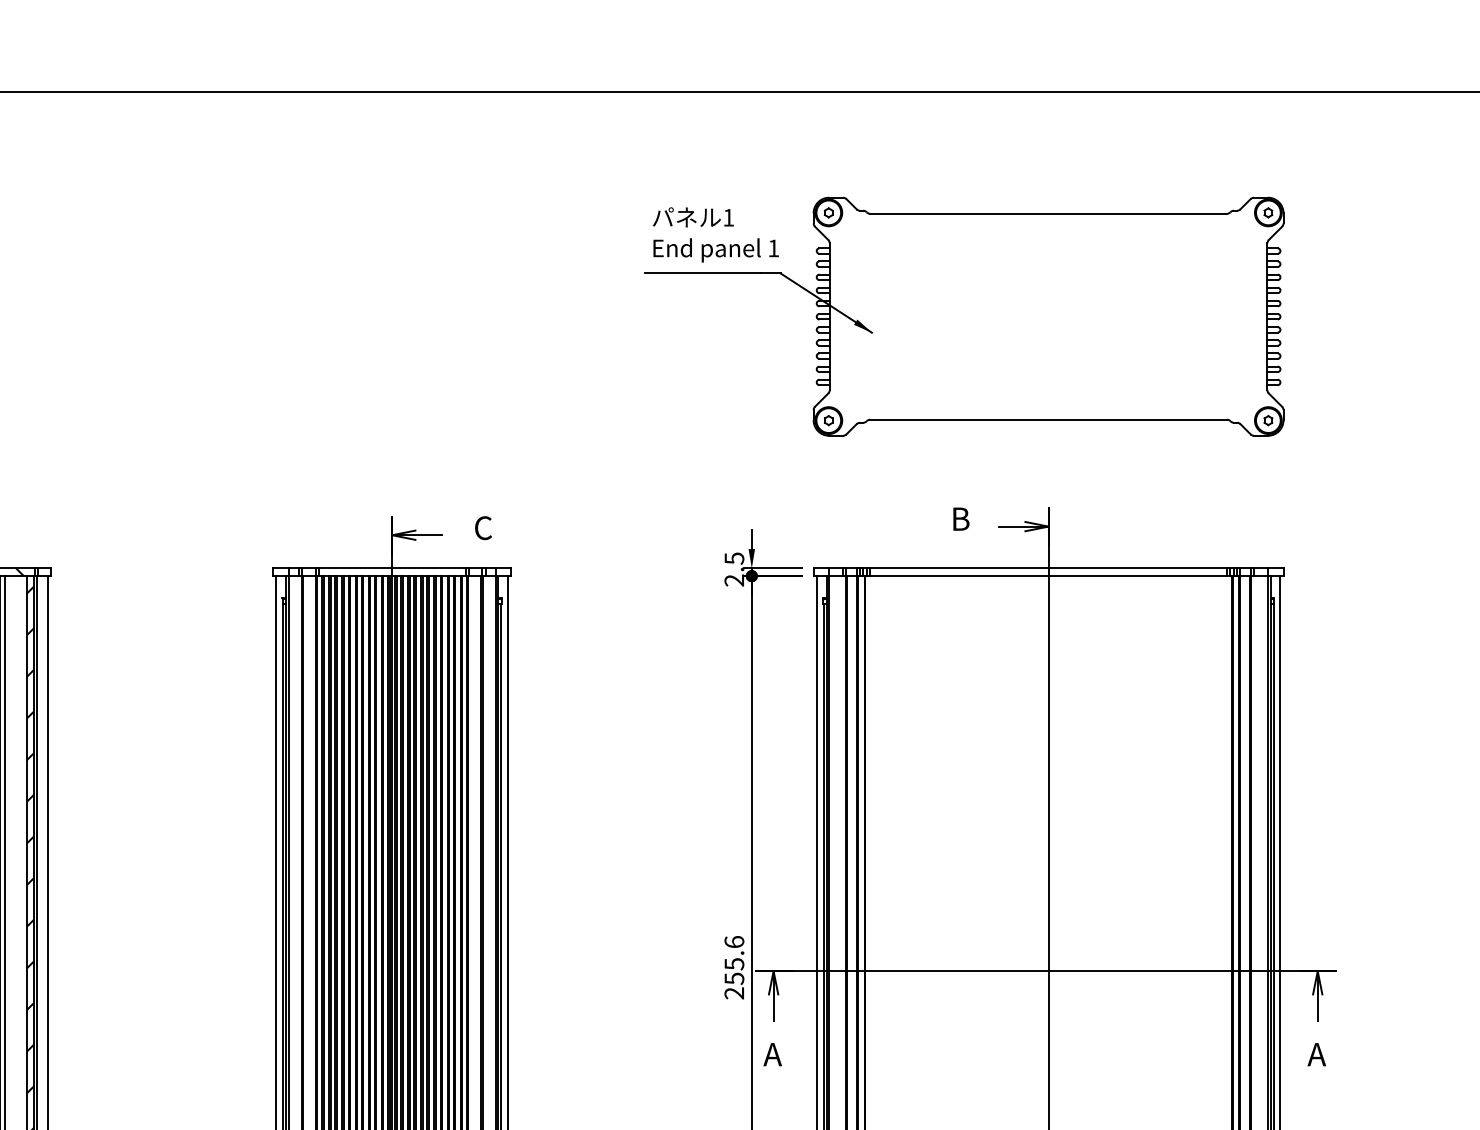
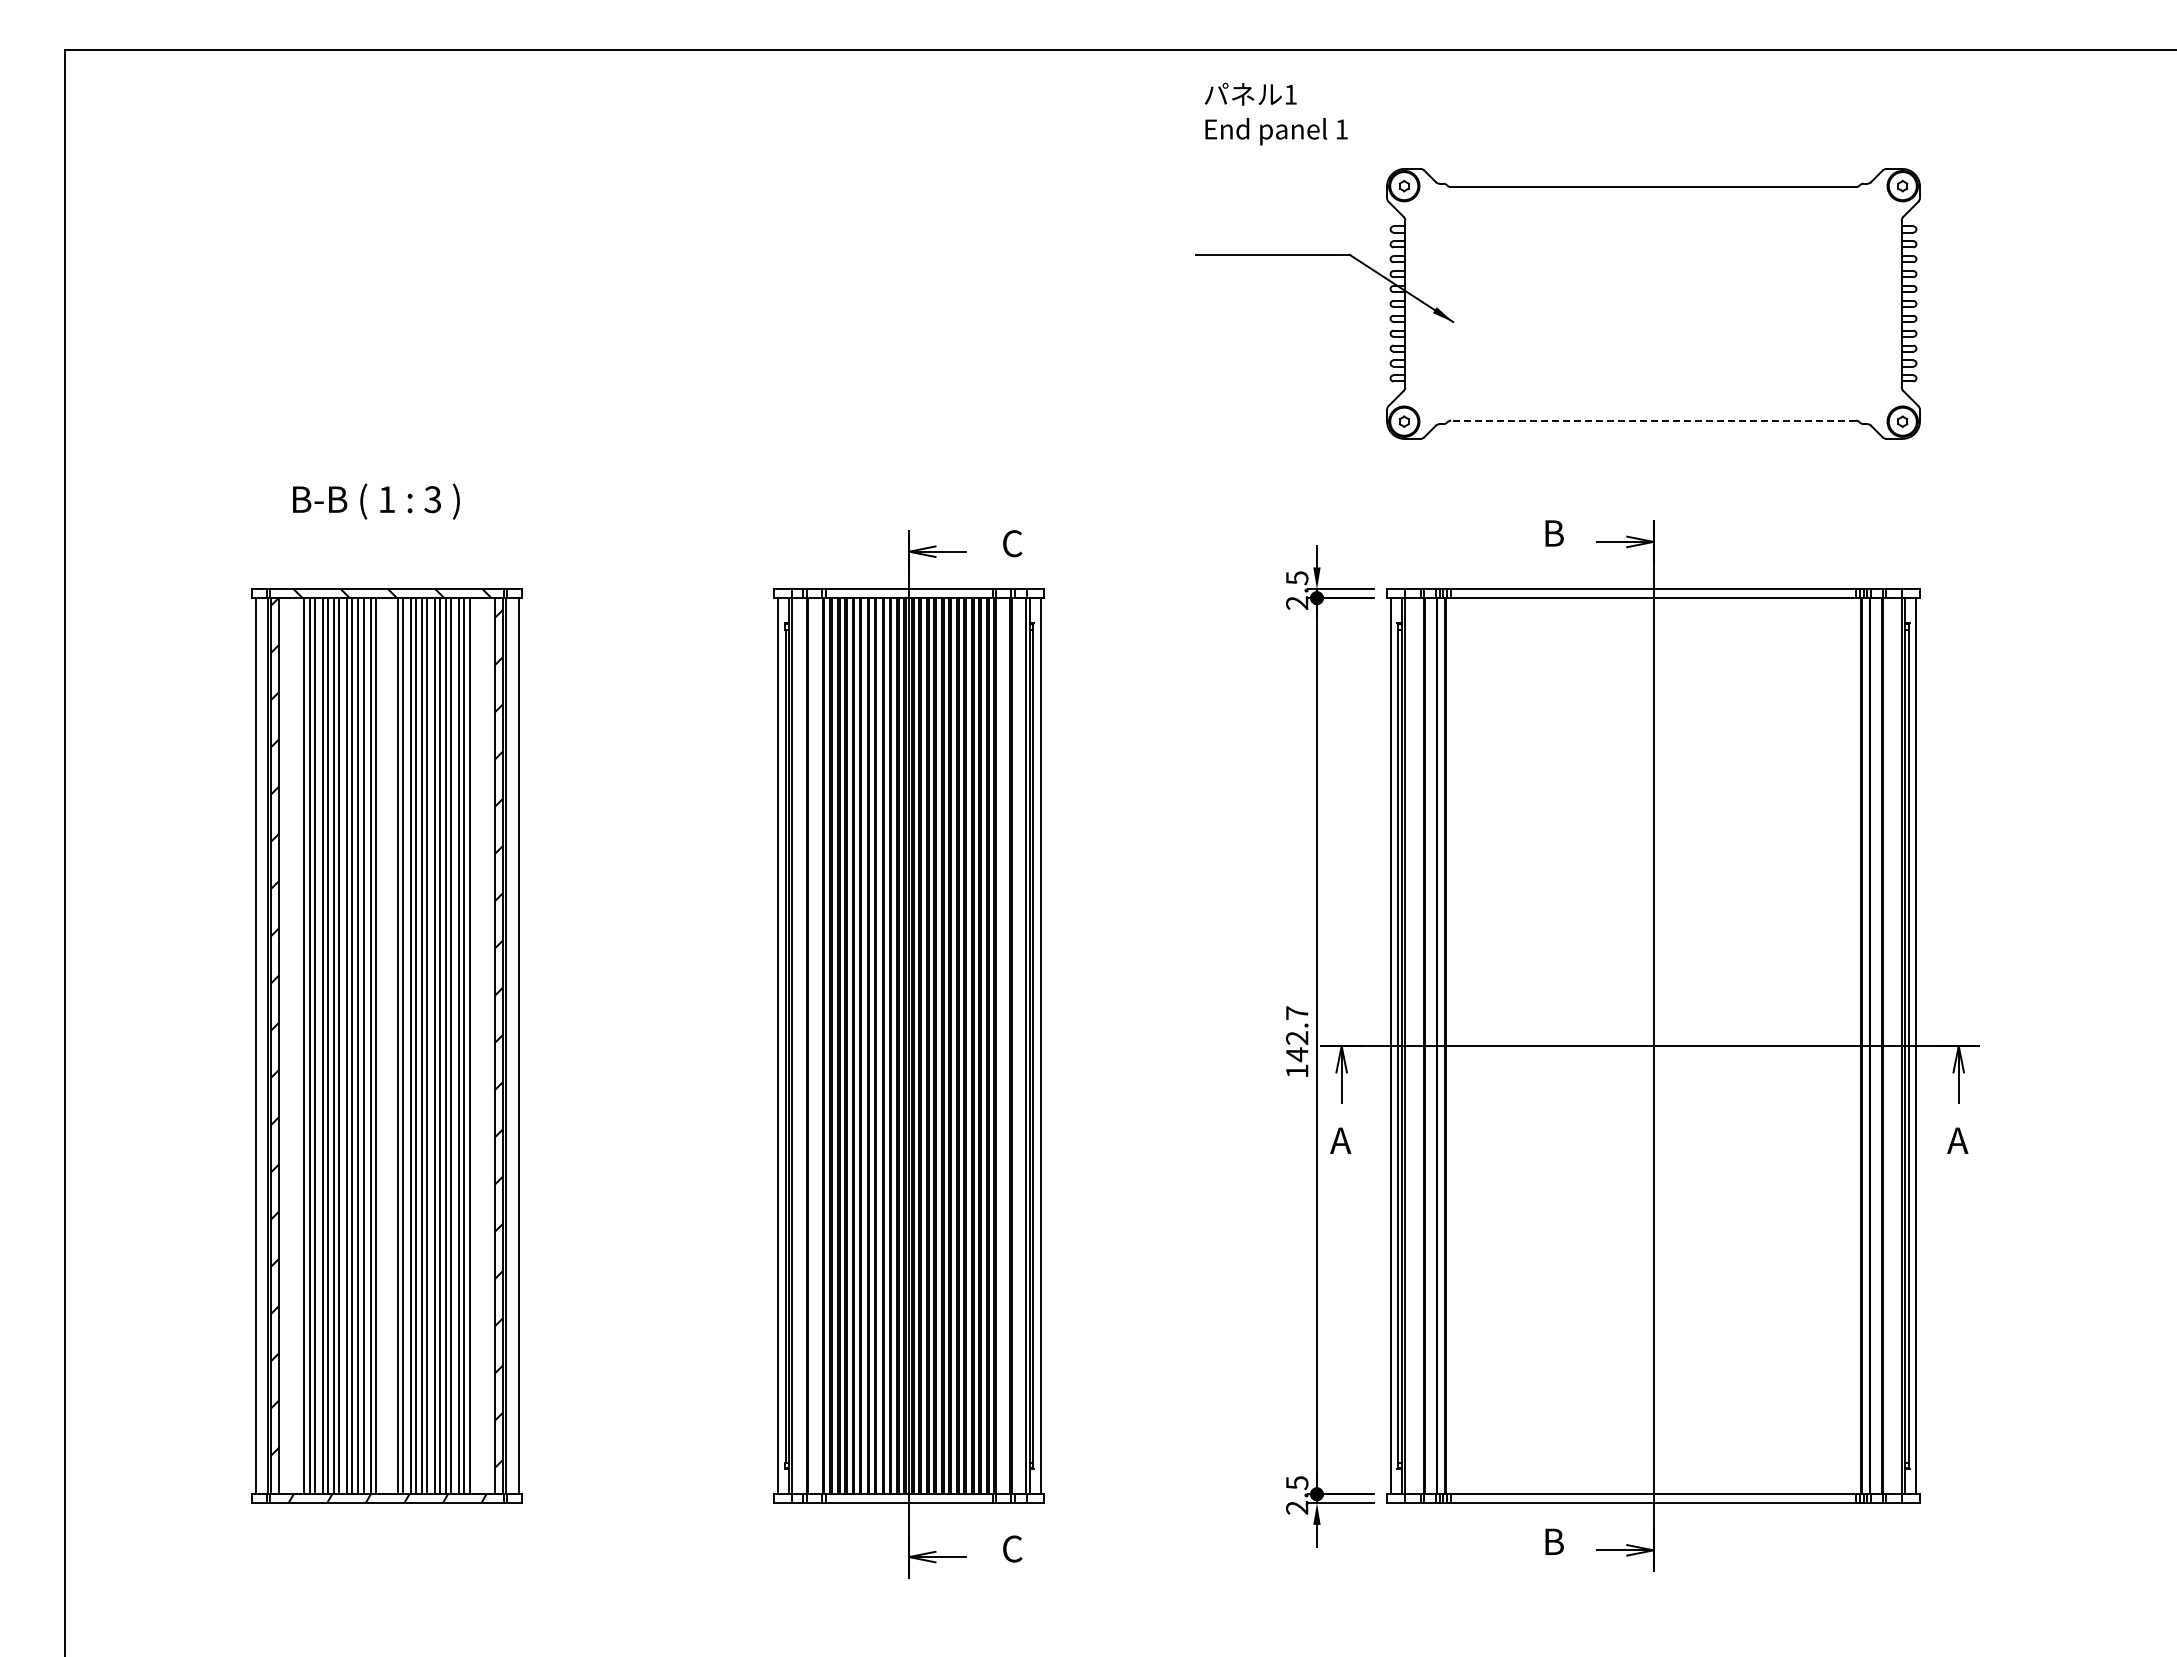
text: (715, 234) -> (1275, 113), moved
line: (1048, 419) -> (1653, 420), solid -> dashed
text: (734, 968) -> (1297, 1042), 255.6 -> 142.7

